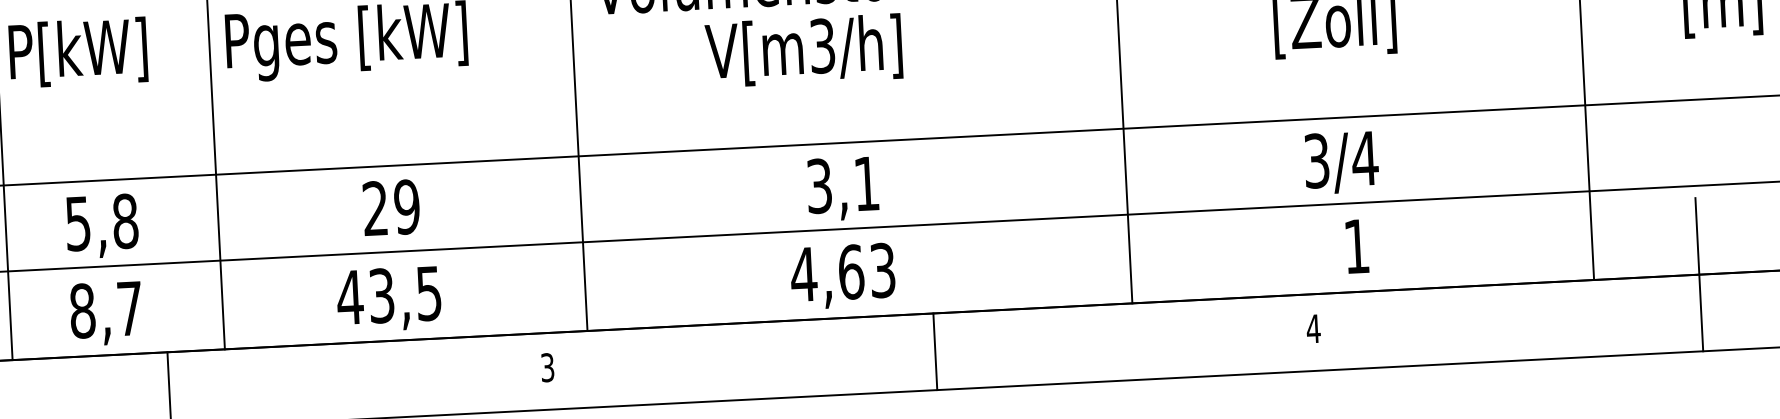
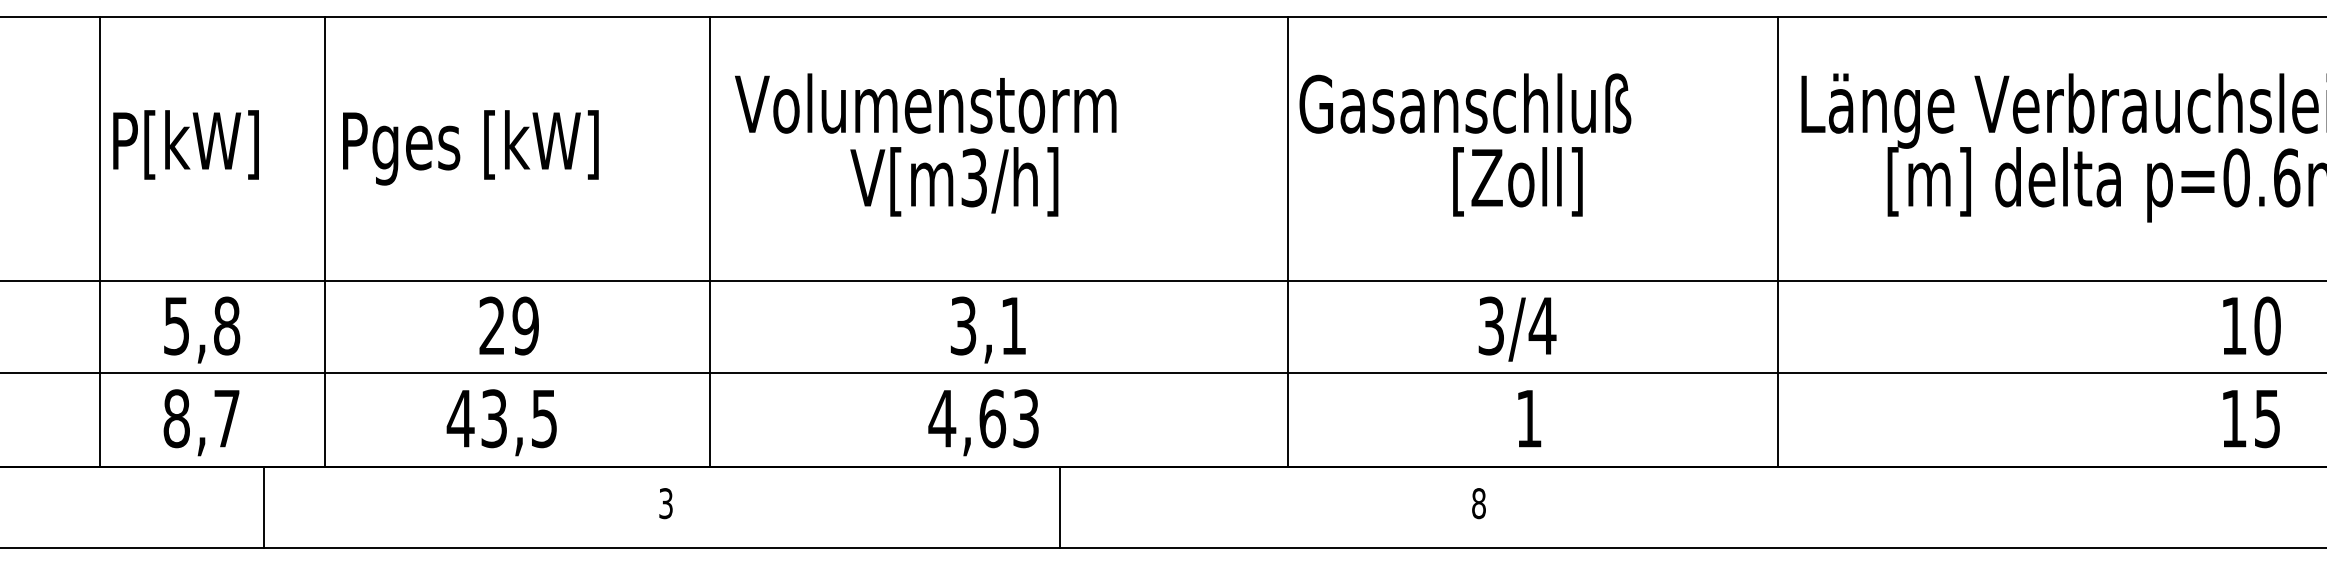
line: (1699, 274) -> (1890, 466), removed
text: (1313, 328) -> (1478, 503), 4 -> 8
line: (935, 351) -> (1060, 507), moved

